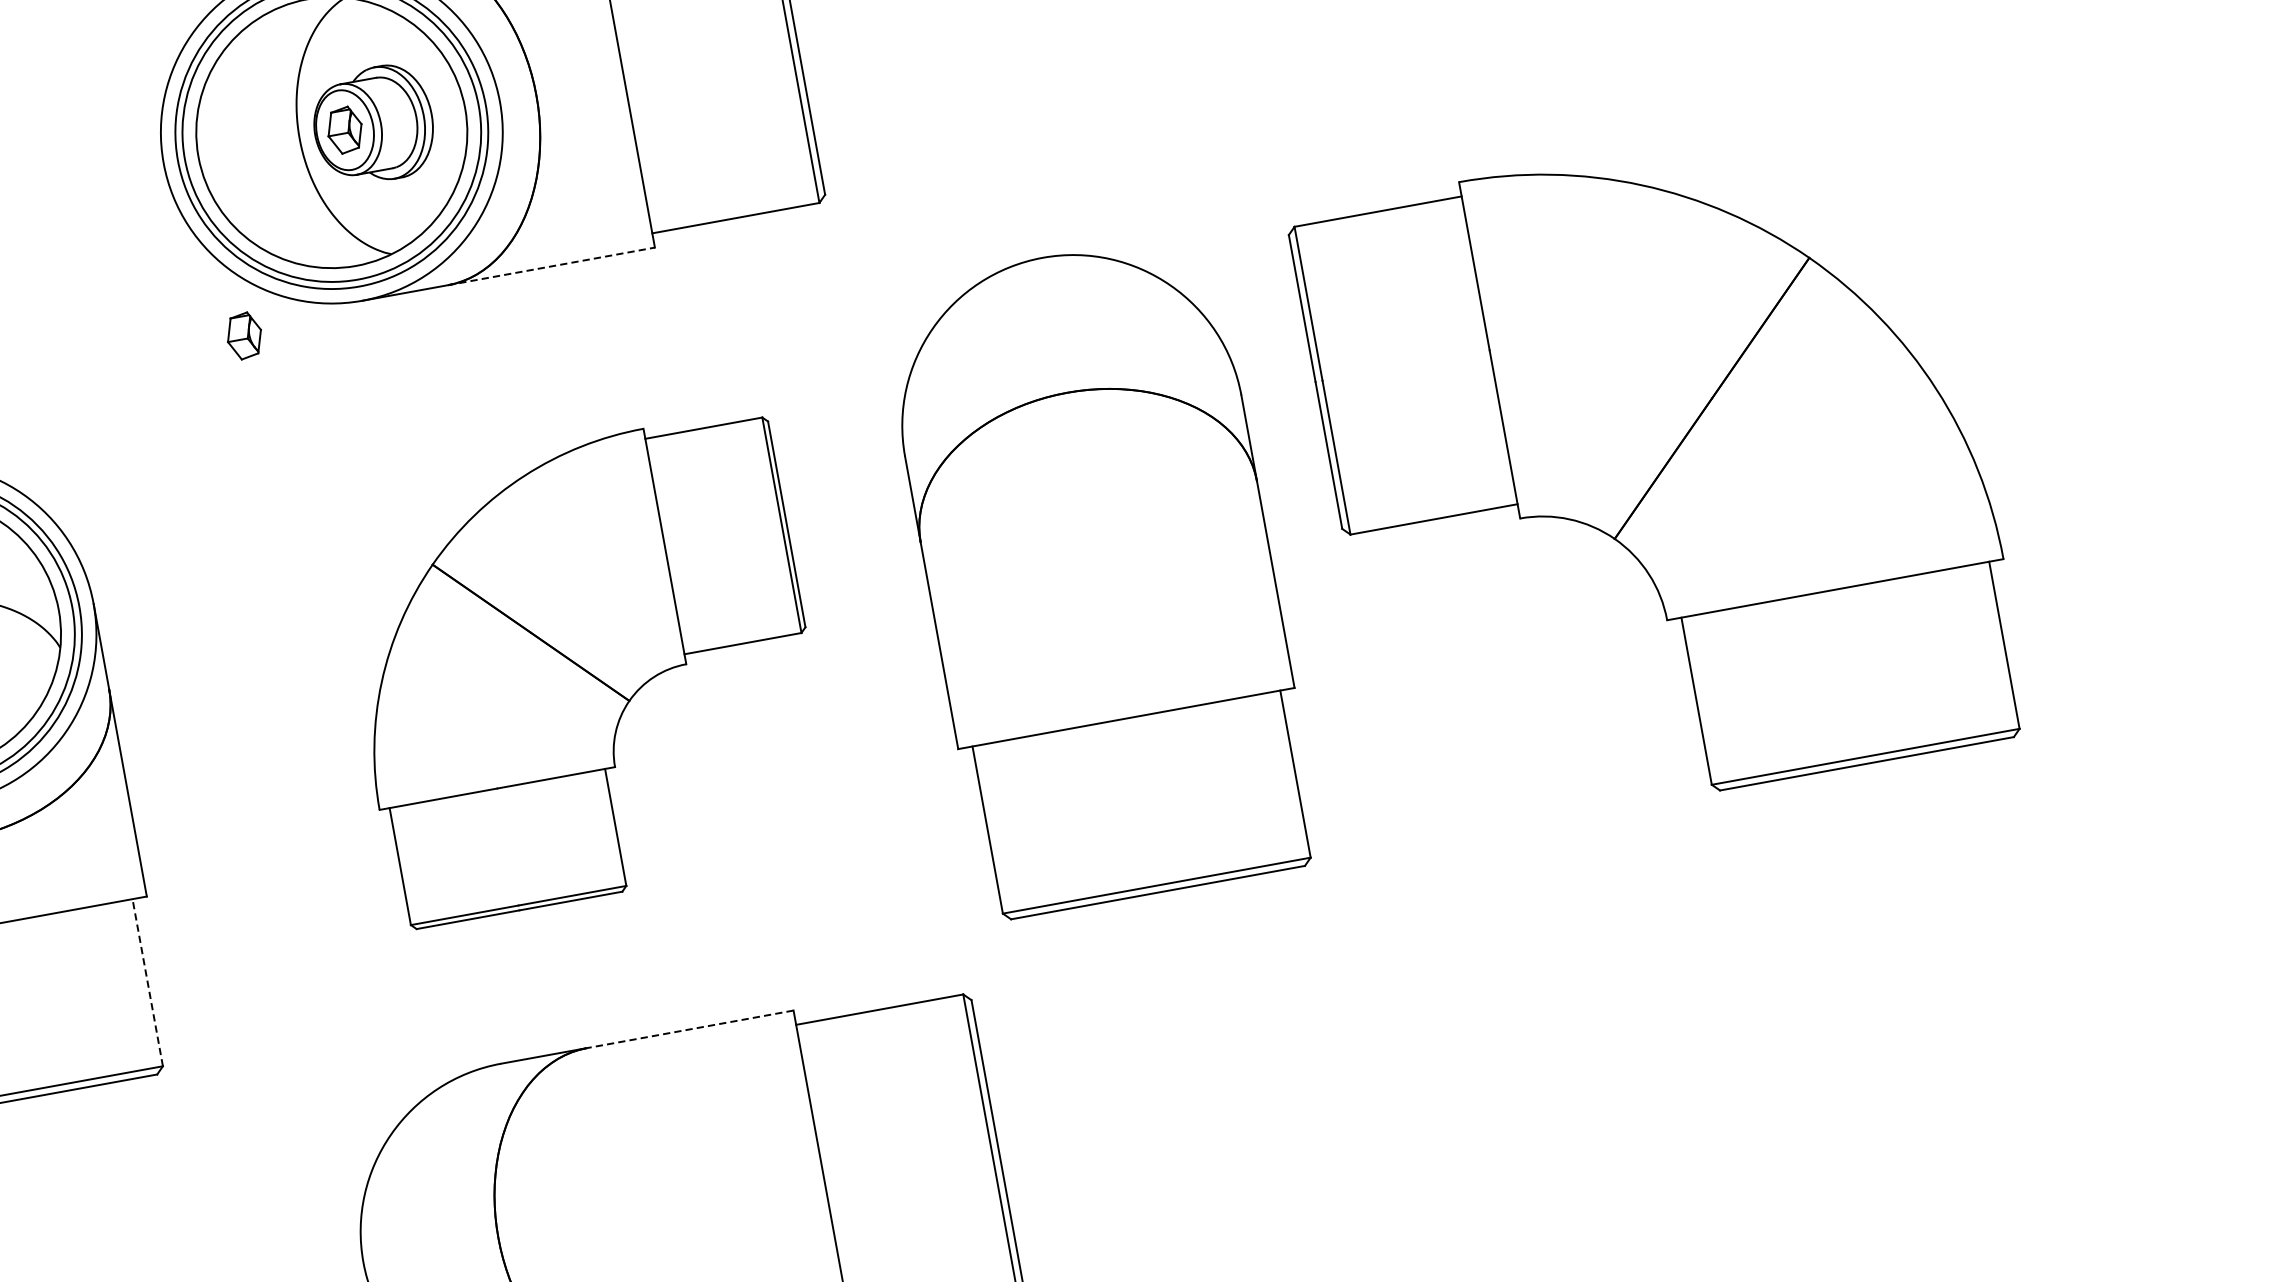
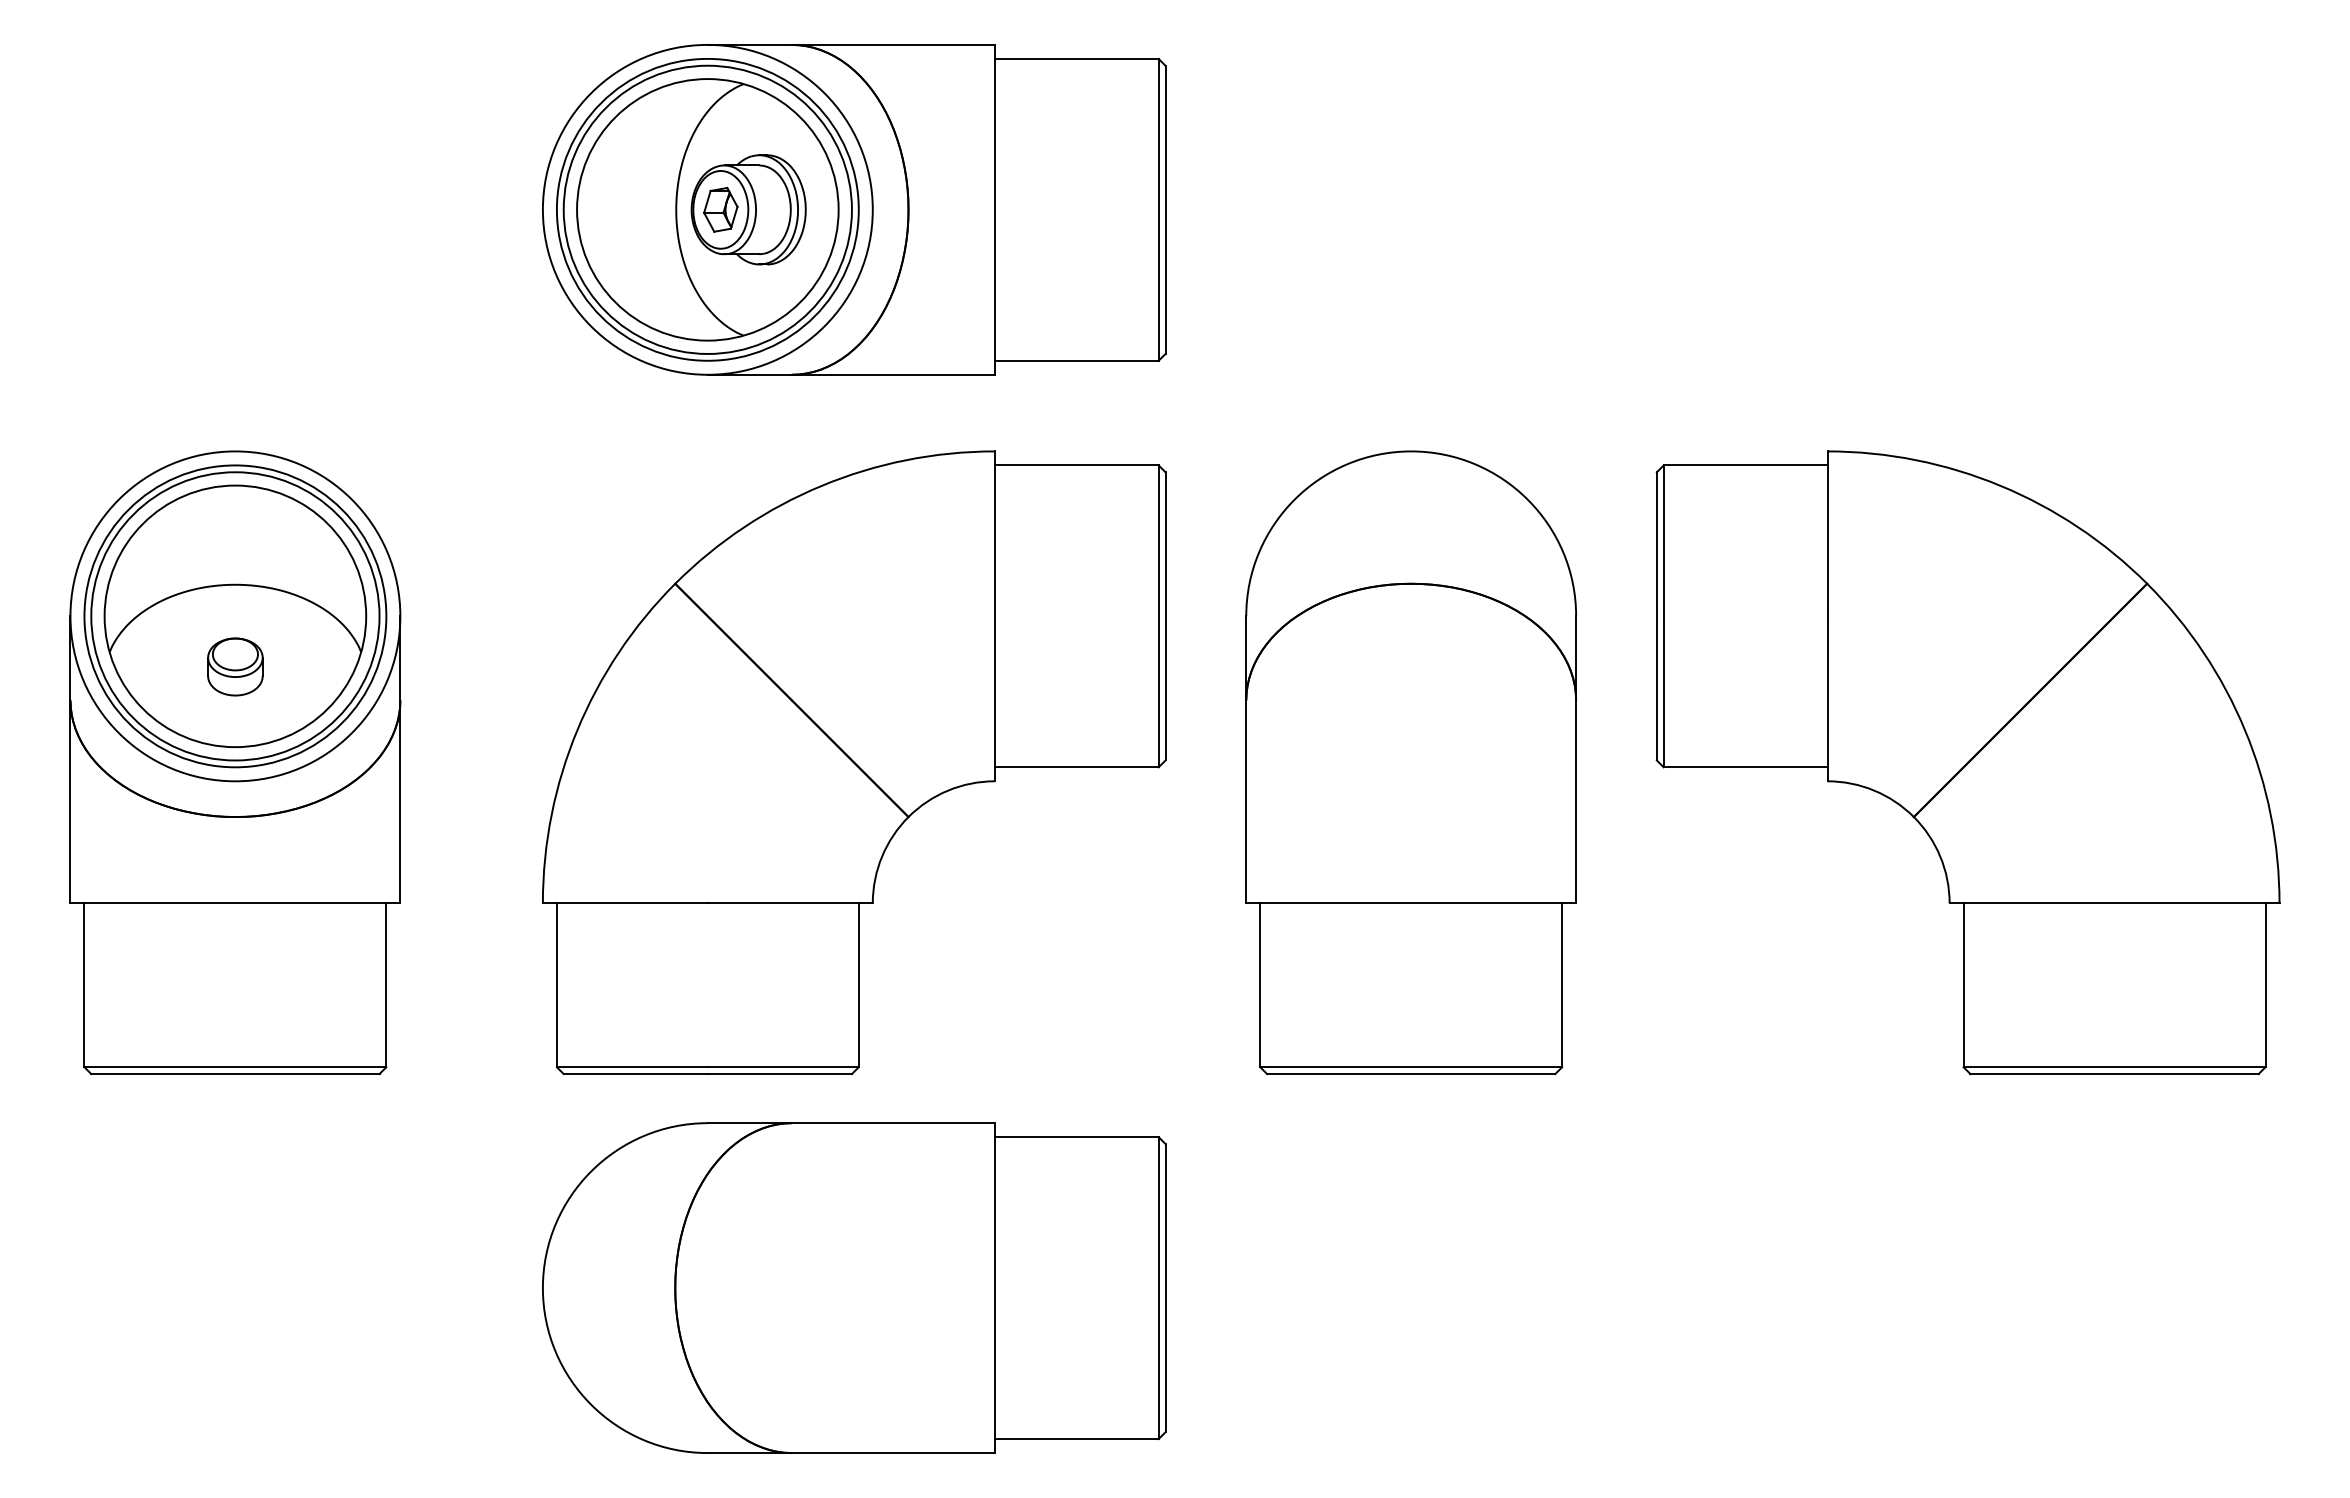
line: (551, 266) -> (893, 374), dashed -> solid
part: (244, 335) -> (589, 387), removed
part: (1659, 473) -> (1967, 762), moved
part: (1100, 574) -> (1411, 762), moved
part: (583, 668) -> (854, 762), size x1.43
line: (147, 982) -> (386, 985), dashed -> solid
line: (689, 1029) -> (892, 1123), dashed -> solid

